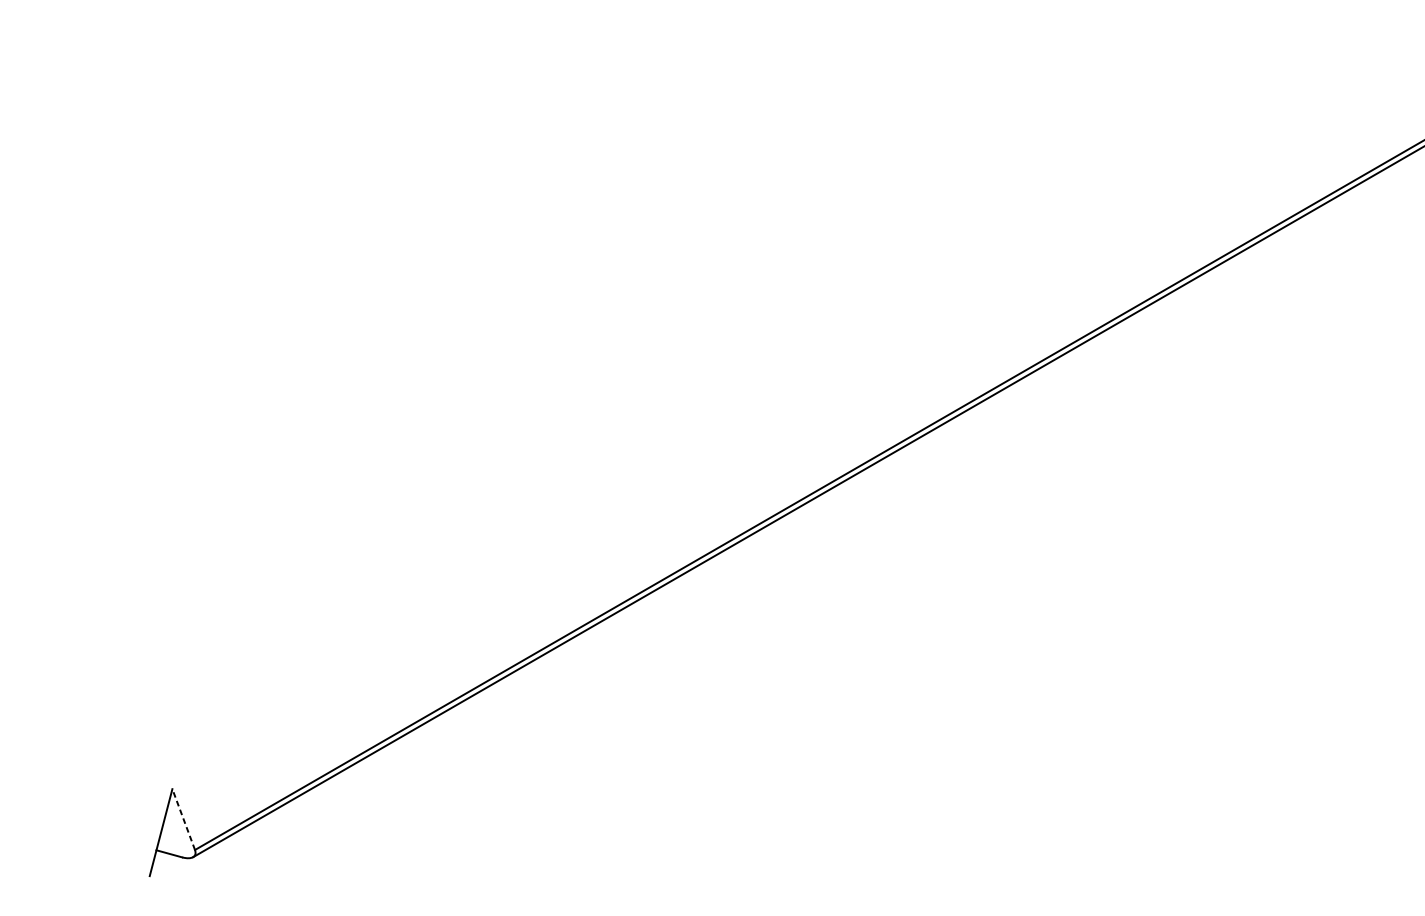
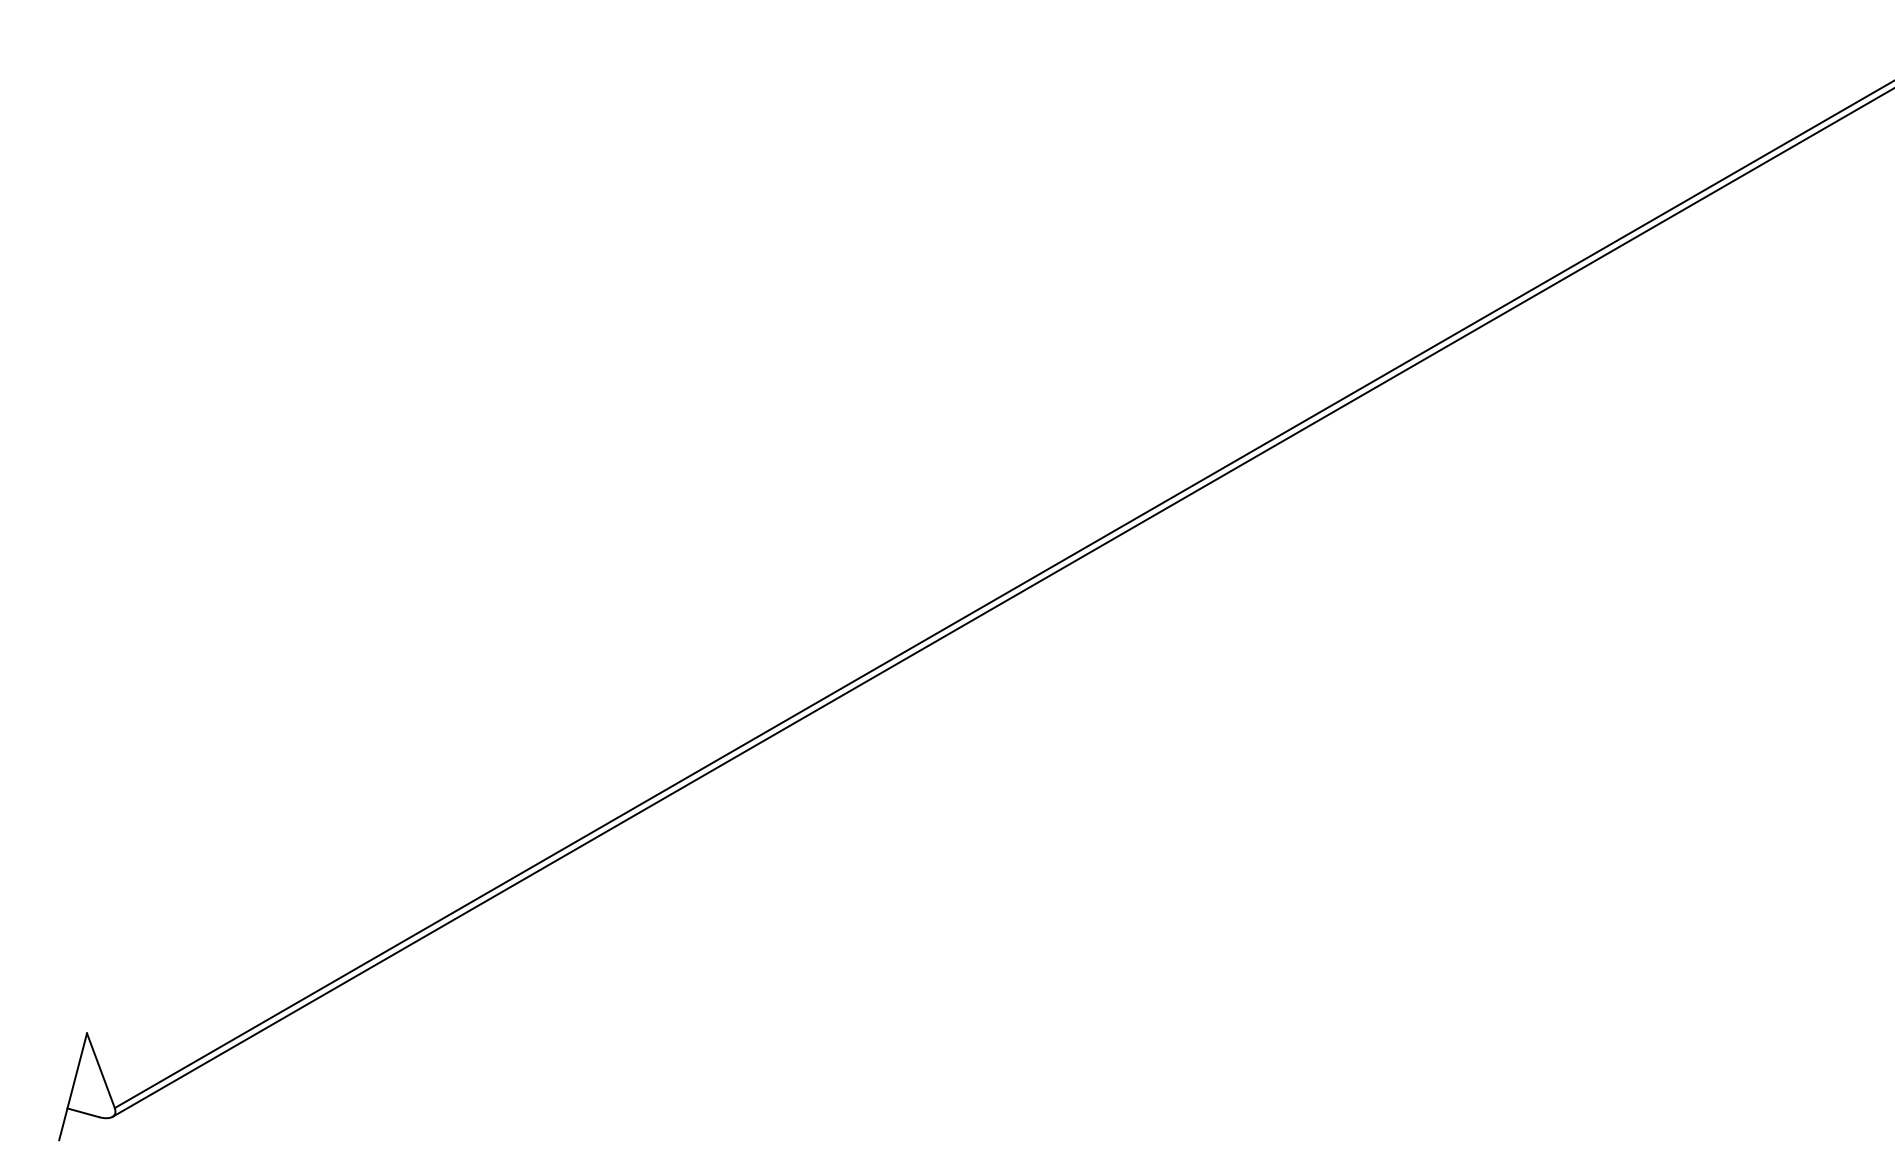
line: (183, 819) -> (100, 1070), dashed -> solid

